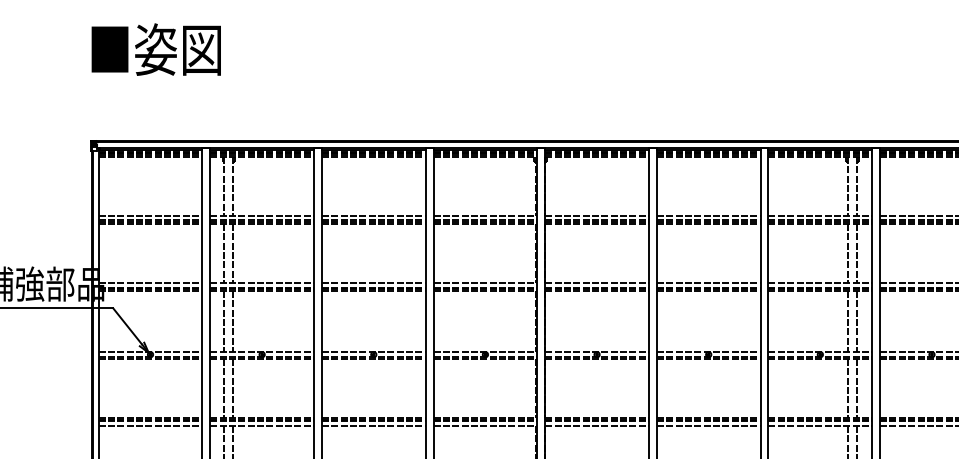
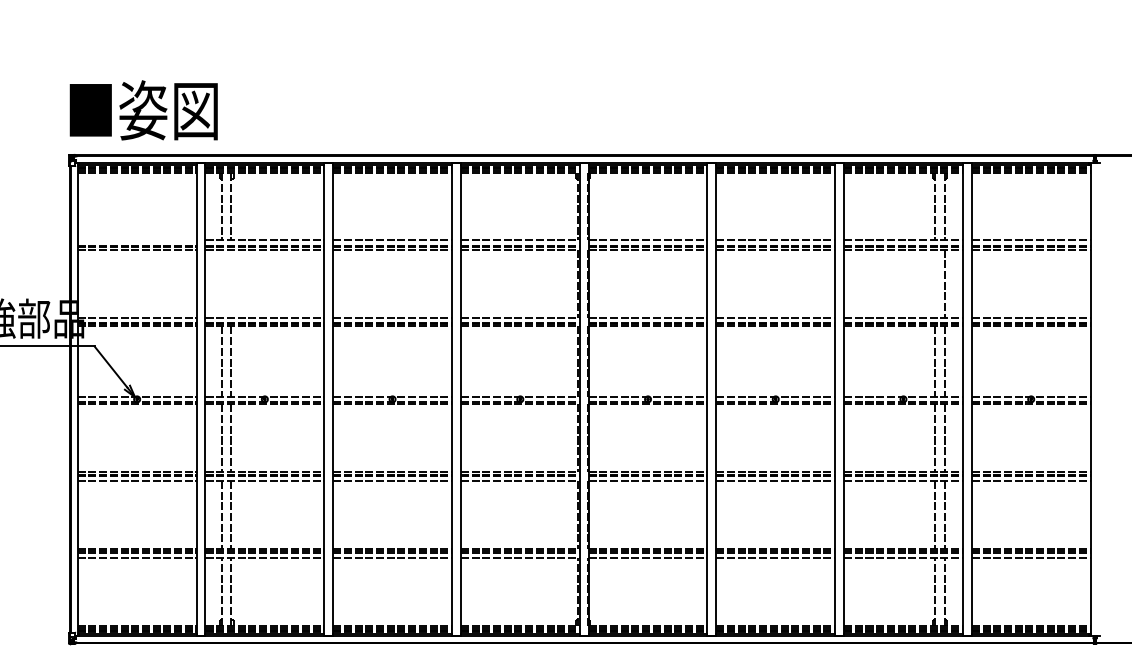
text: (156, 49) -> (143, 110), moved
line: (149, 215) -> (136, 240), removed
line: (224, 253) -> (221, 283), removed
line: (232, 253) -> (231, 283), removed
line: (848, 253) -> (935, 283), removed

